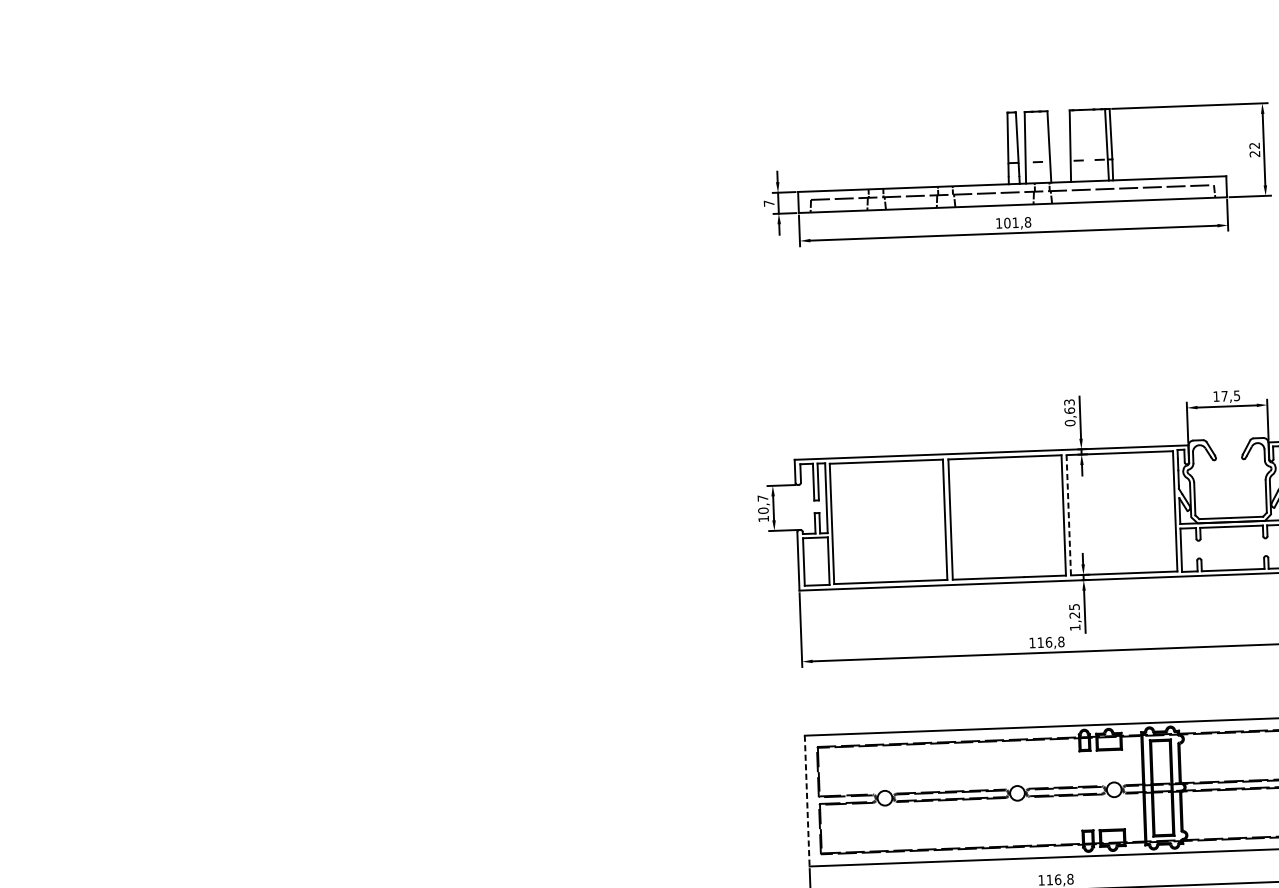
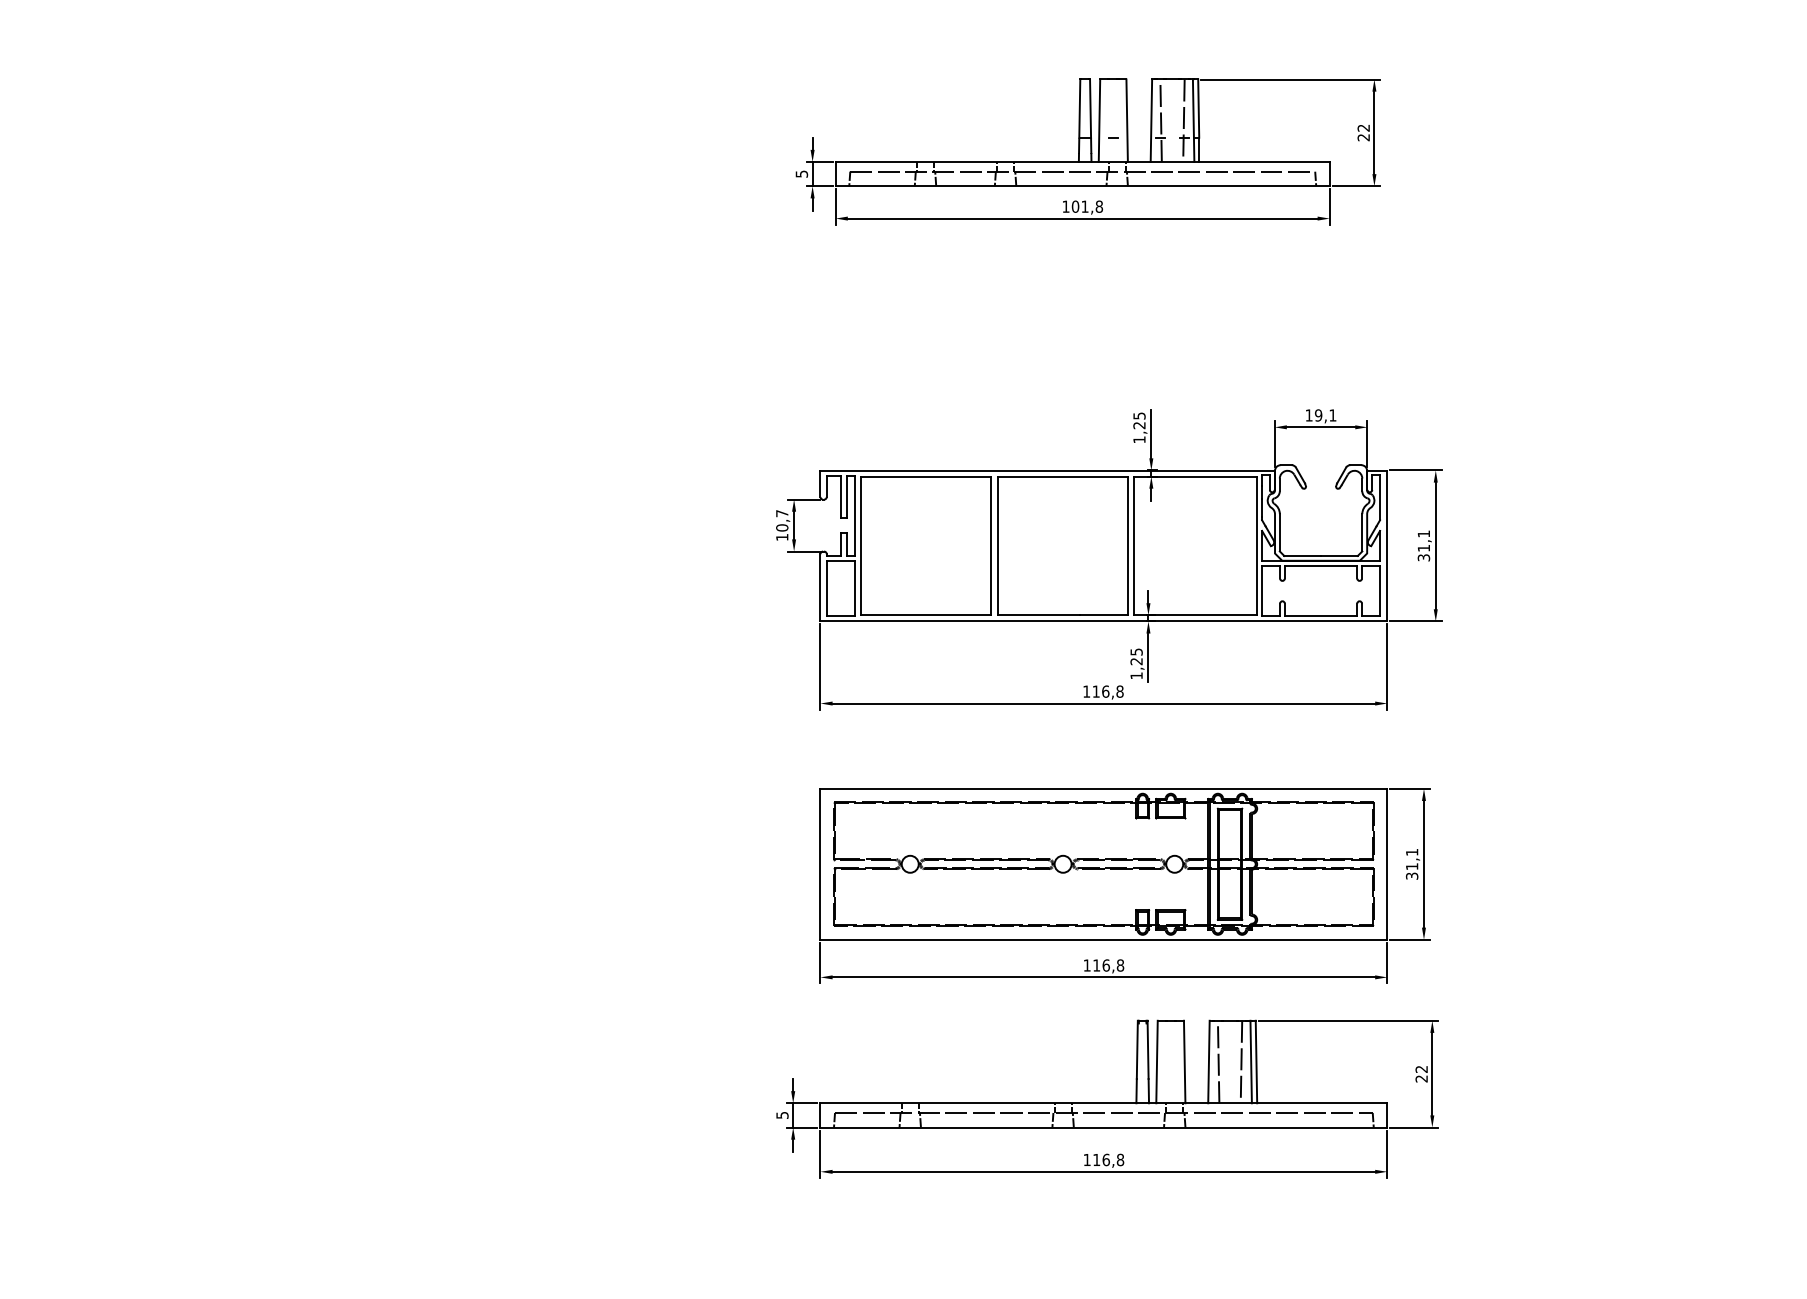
line: (1098, 144) -> (1183, 120), added
line: (1078, 145) -> (1160, 120), added
text: (769, 202) -> (802, 173), 7 -> 5
text: (1230, 396) -> (1325, 415), 17,5 -> 19,1
text: (1069, 412) -> (1139, 427), 0,63 -> 1,25
line: (1068, 514) -> (1133, 545), dashed -> solid
line: (807, 801) -> (820, 864), dashed -> solid

